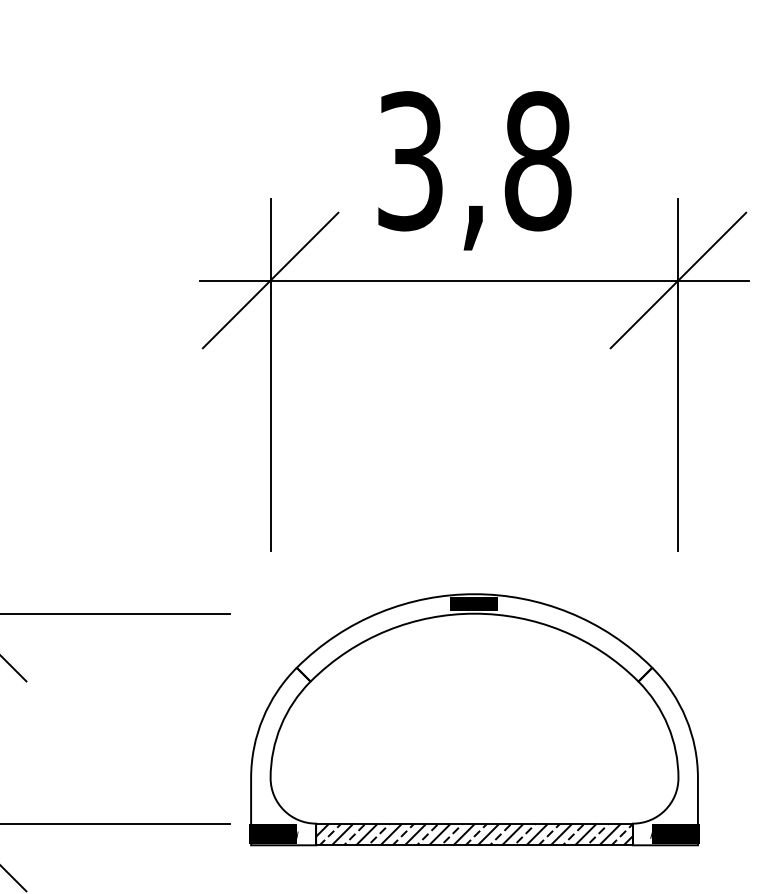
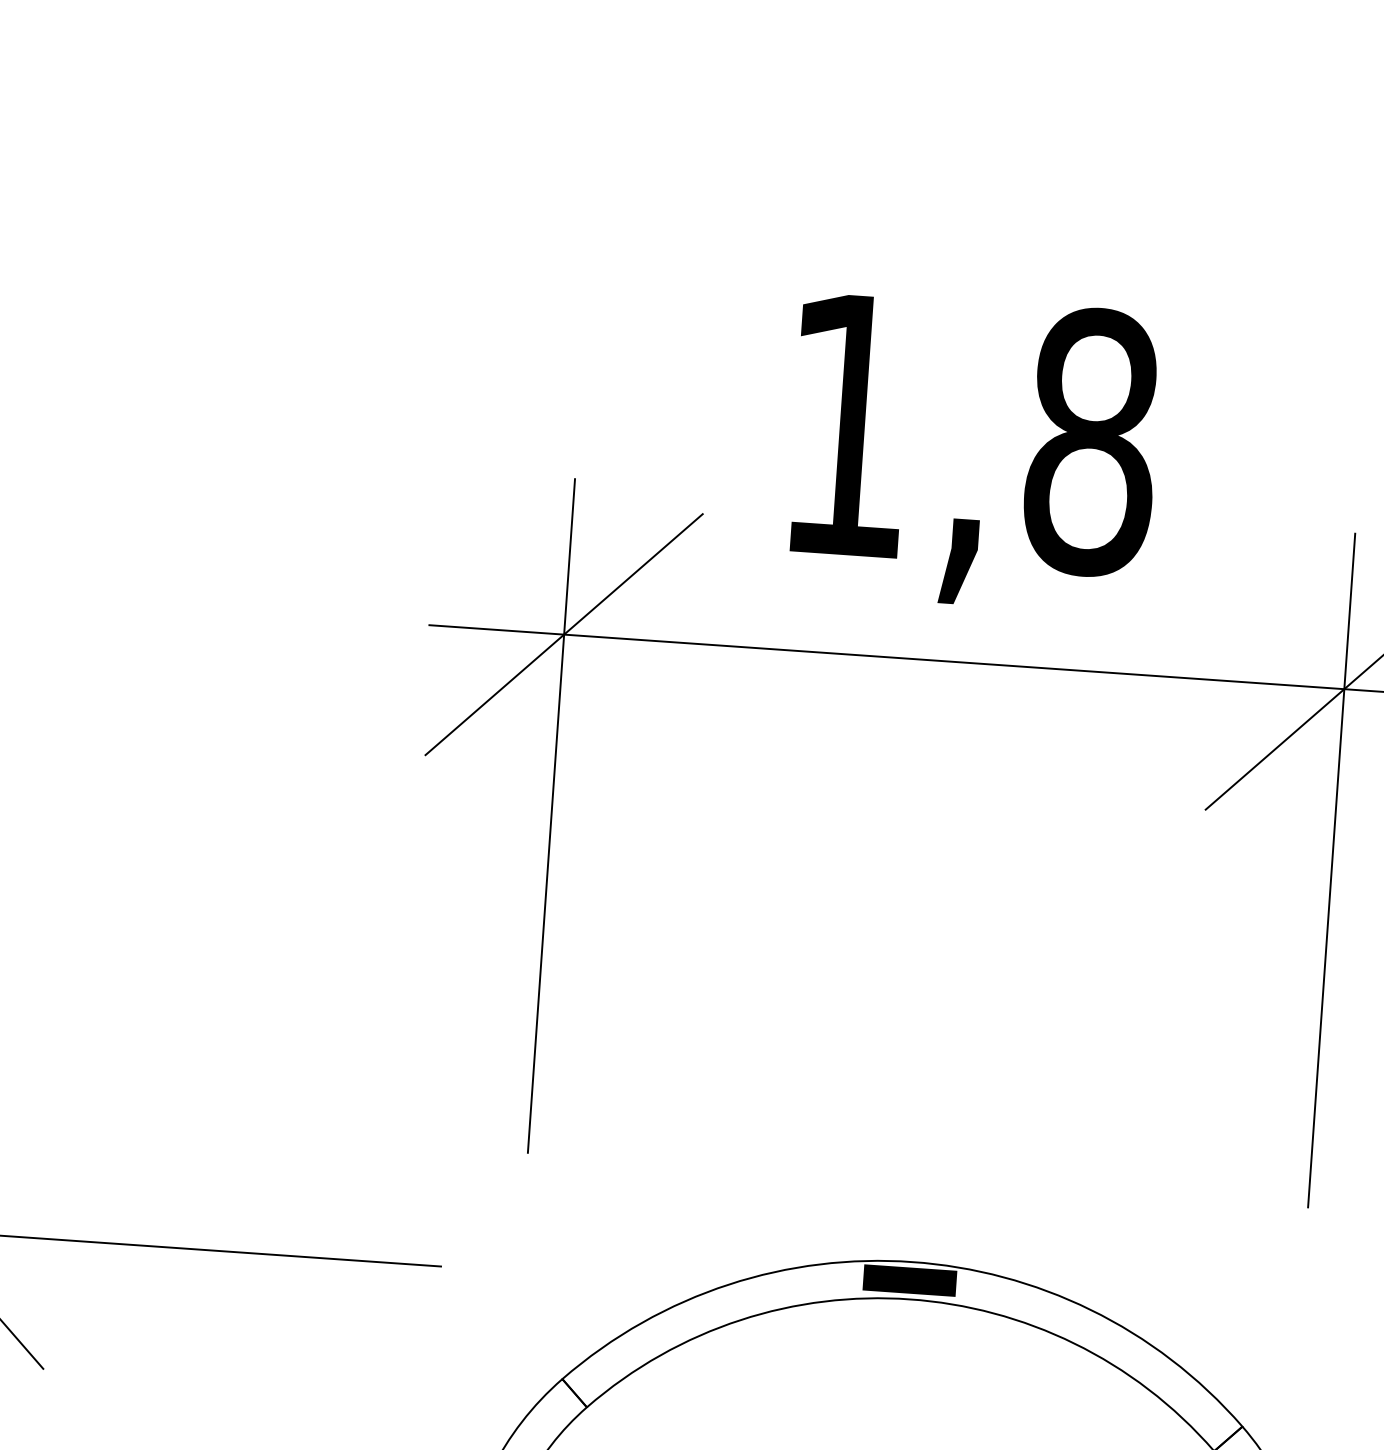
text: (410, 161) -> (847, 425), 3,8 -> 1,8

